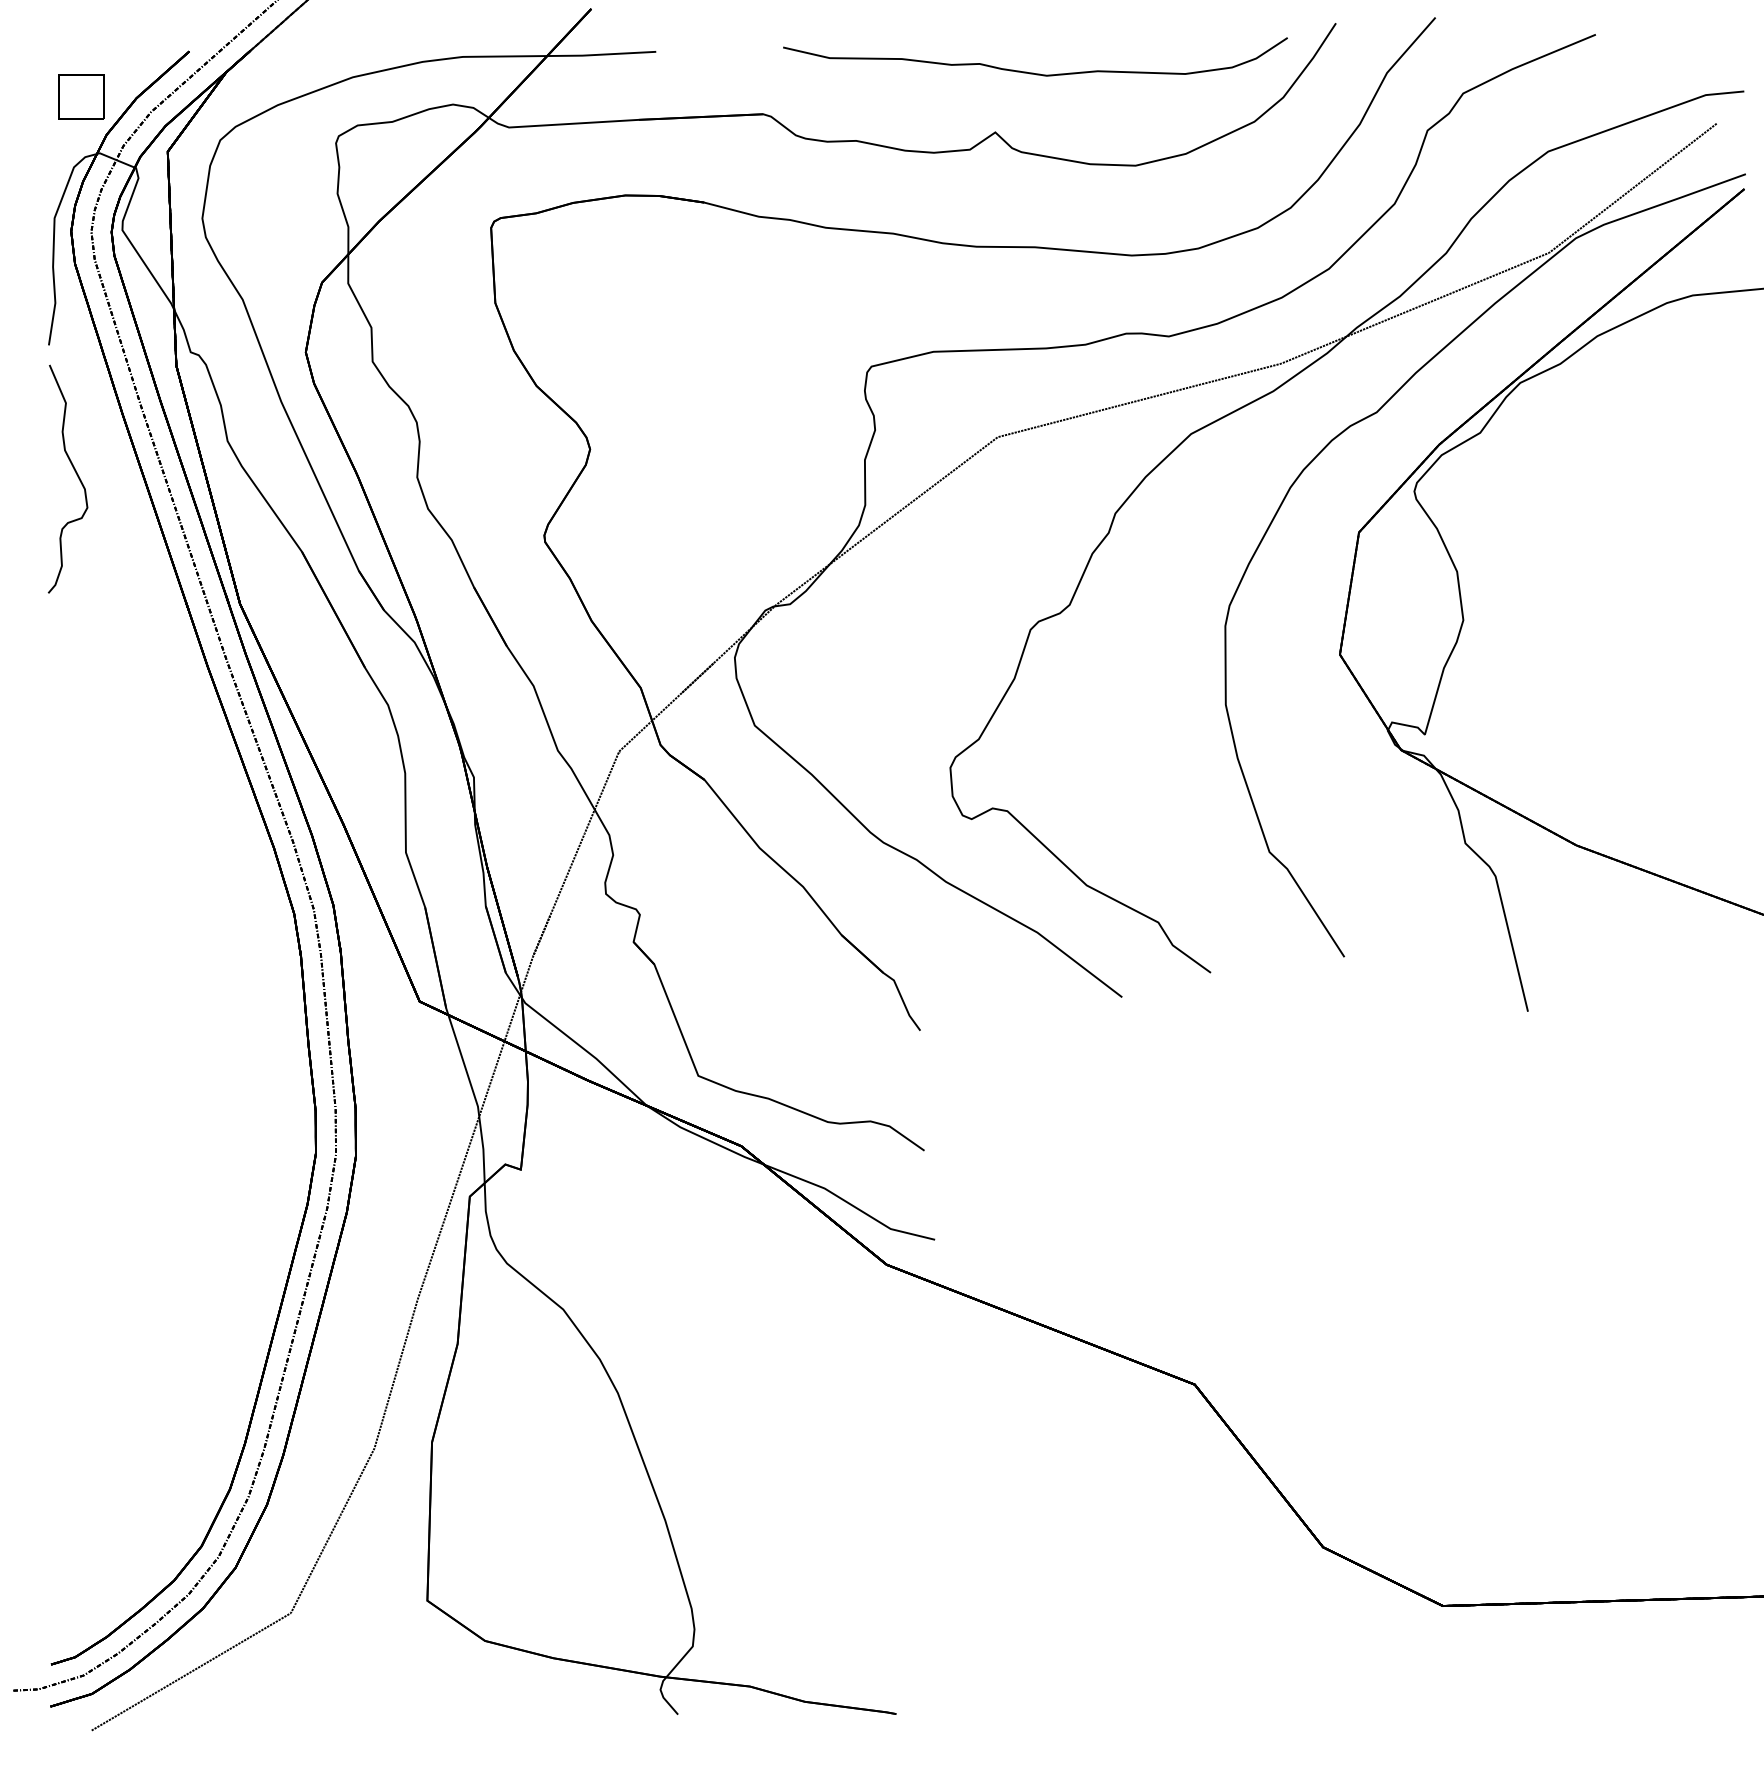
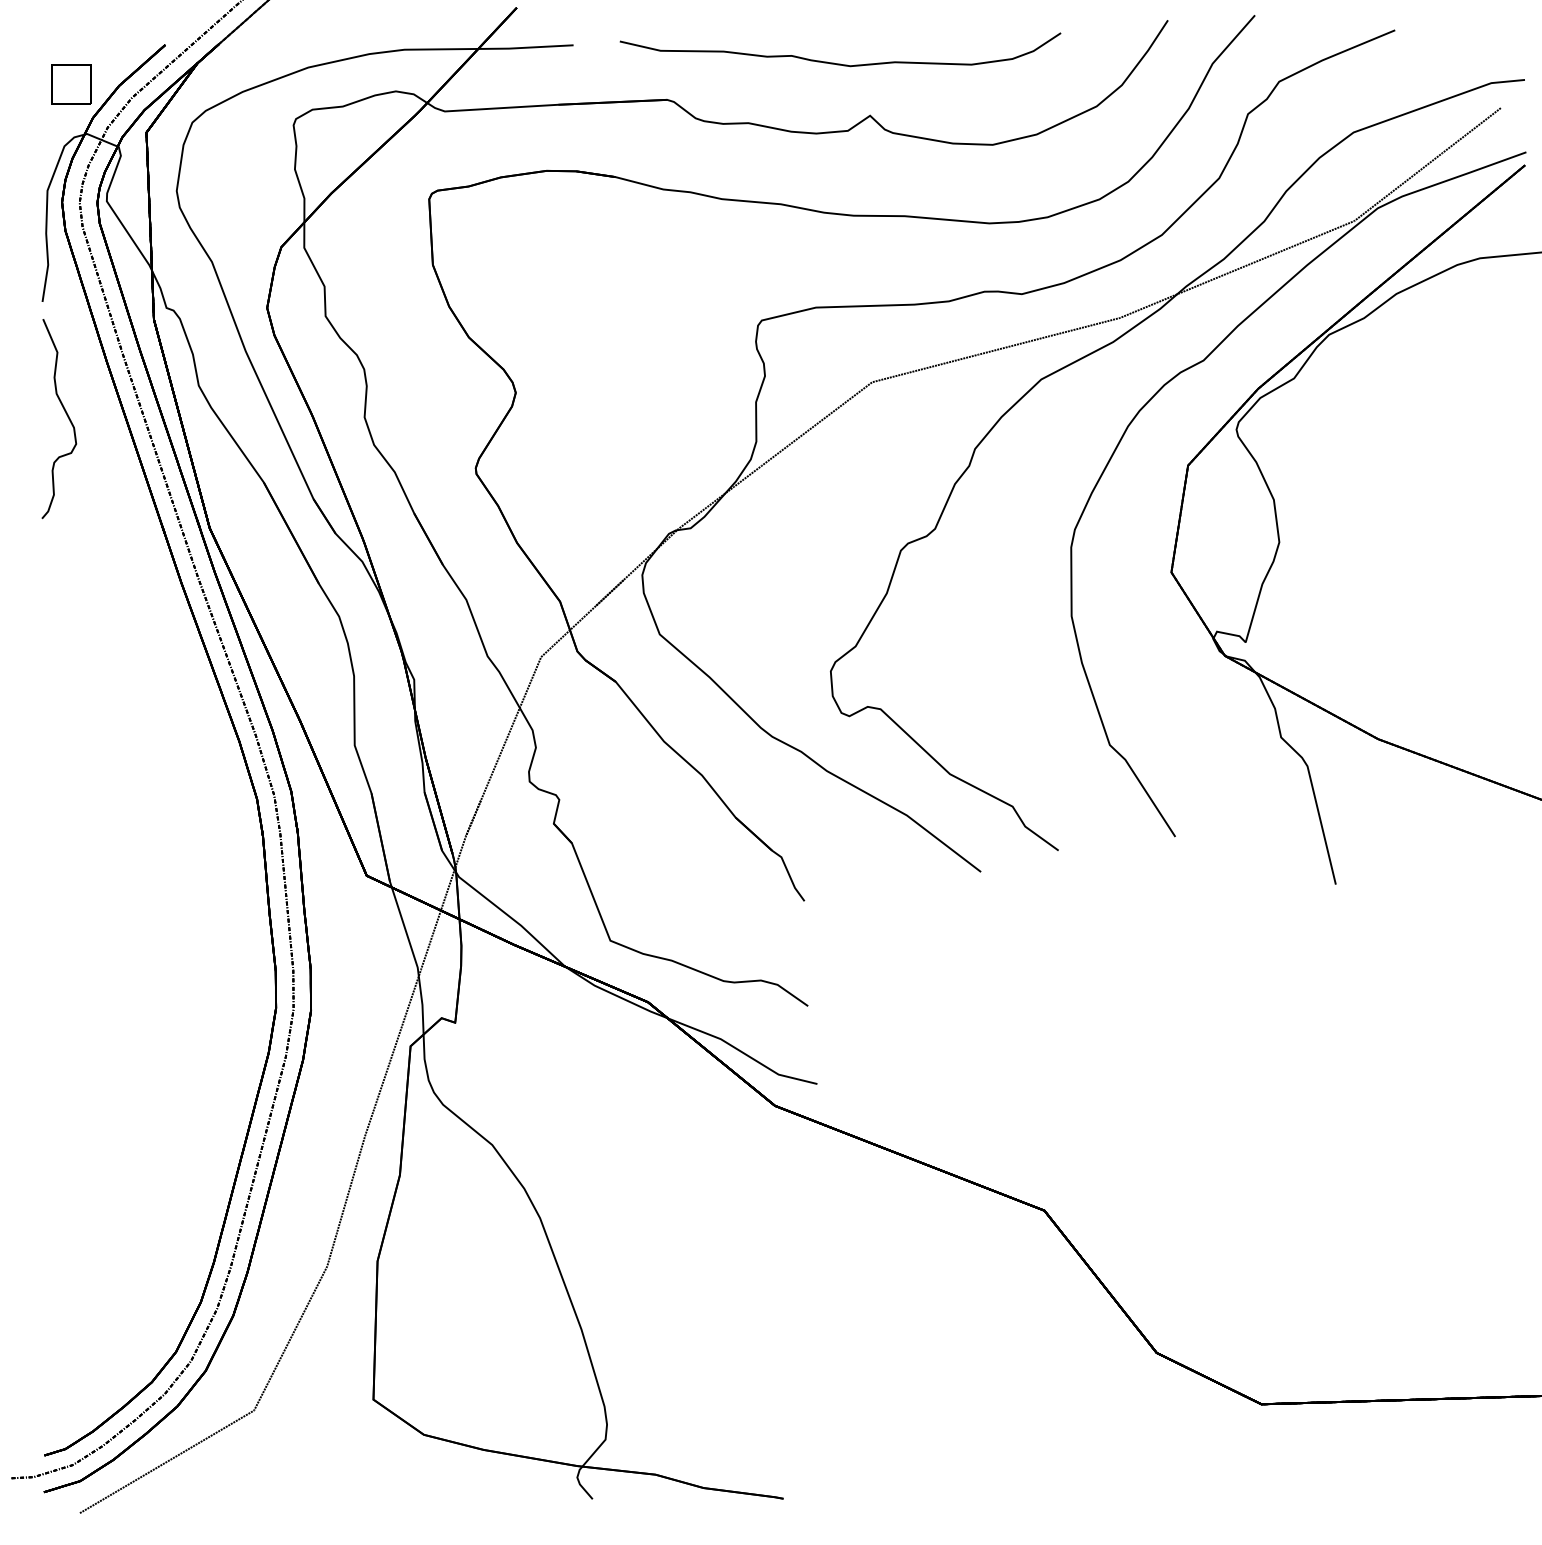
curve: (1033, 72) -> (838, 63), moved

